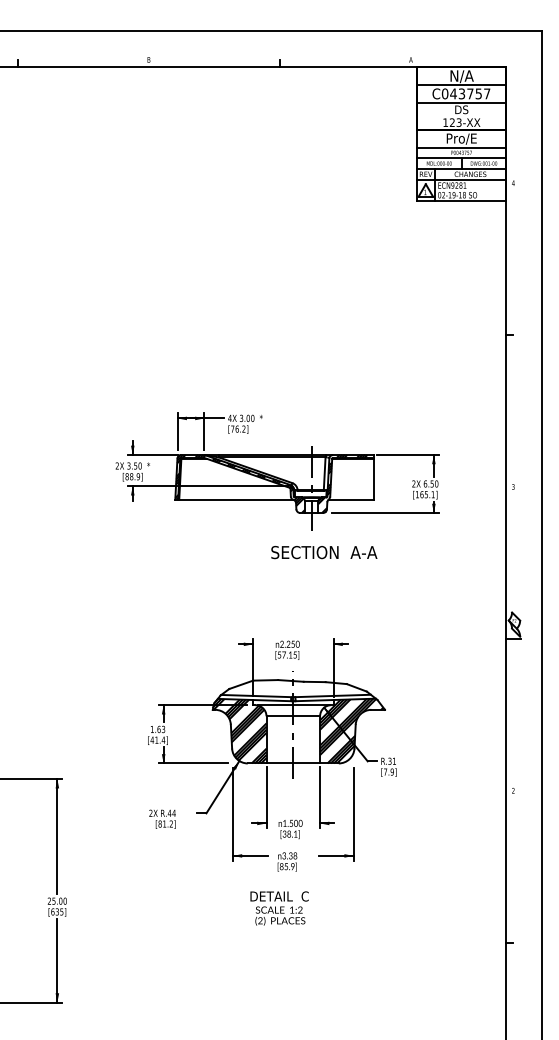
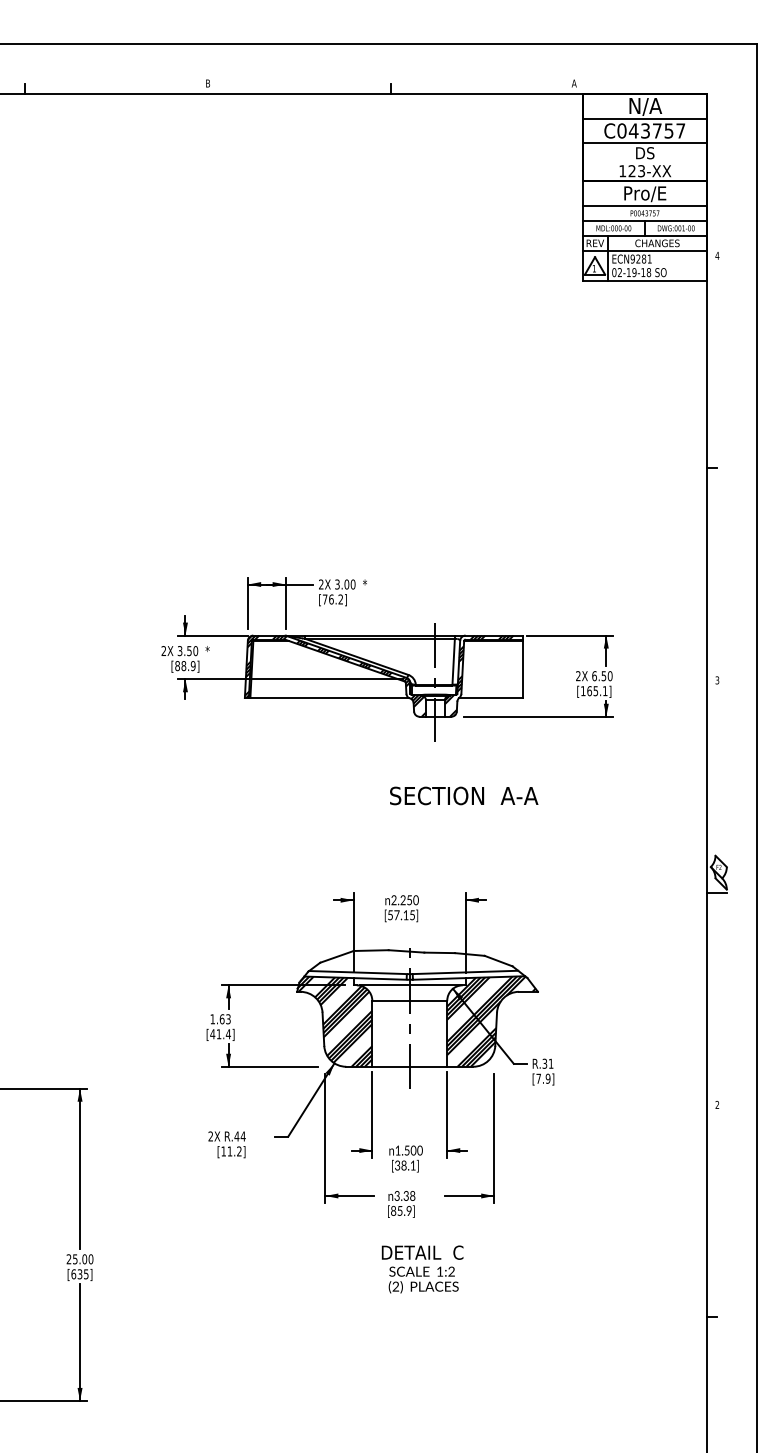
text: (229, 418) -> (320, 584), 4X -> 2X
text: (324, 552) -> (464, 795), moved
text: (160, 824) -> (223, 1151), [81.2] -> [11.2]
text: (279, 908) -> (422, 1269), moved

